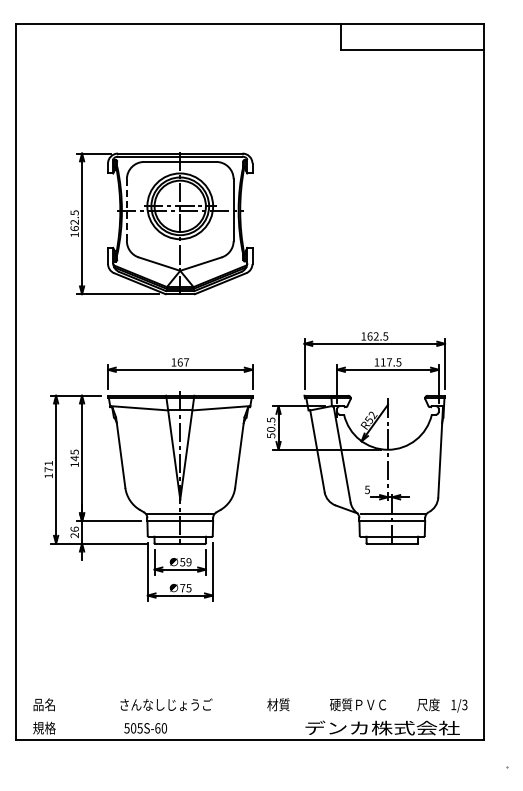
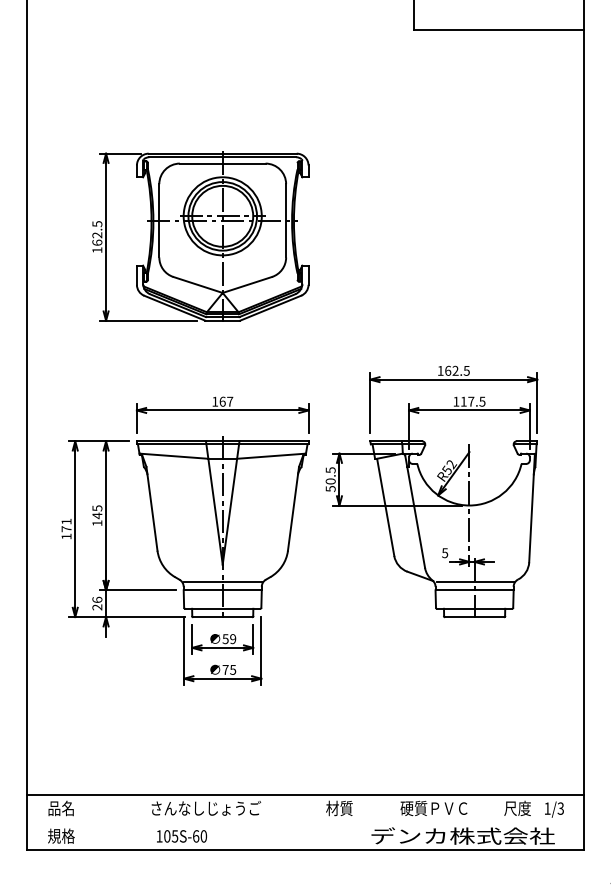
line: (126, 210) -> (158, 221), dashed -> solid
line: (249, 693) -> (304, 795), added
text: (126, 728) -> (158, 836), 505S-60 -> 105S-60

